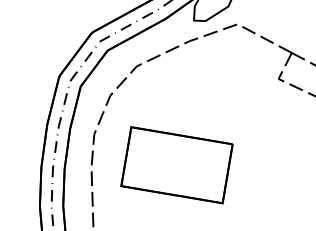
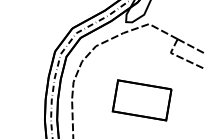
part: (175, 165) -> (141, 100), moved

